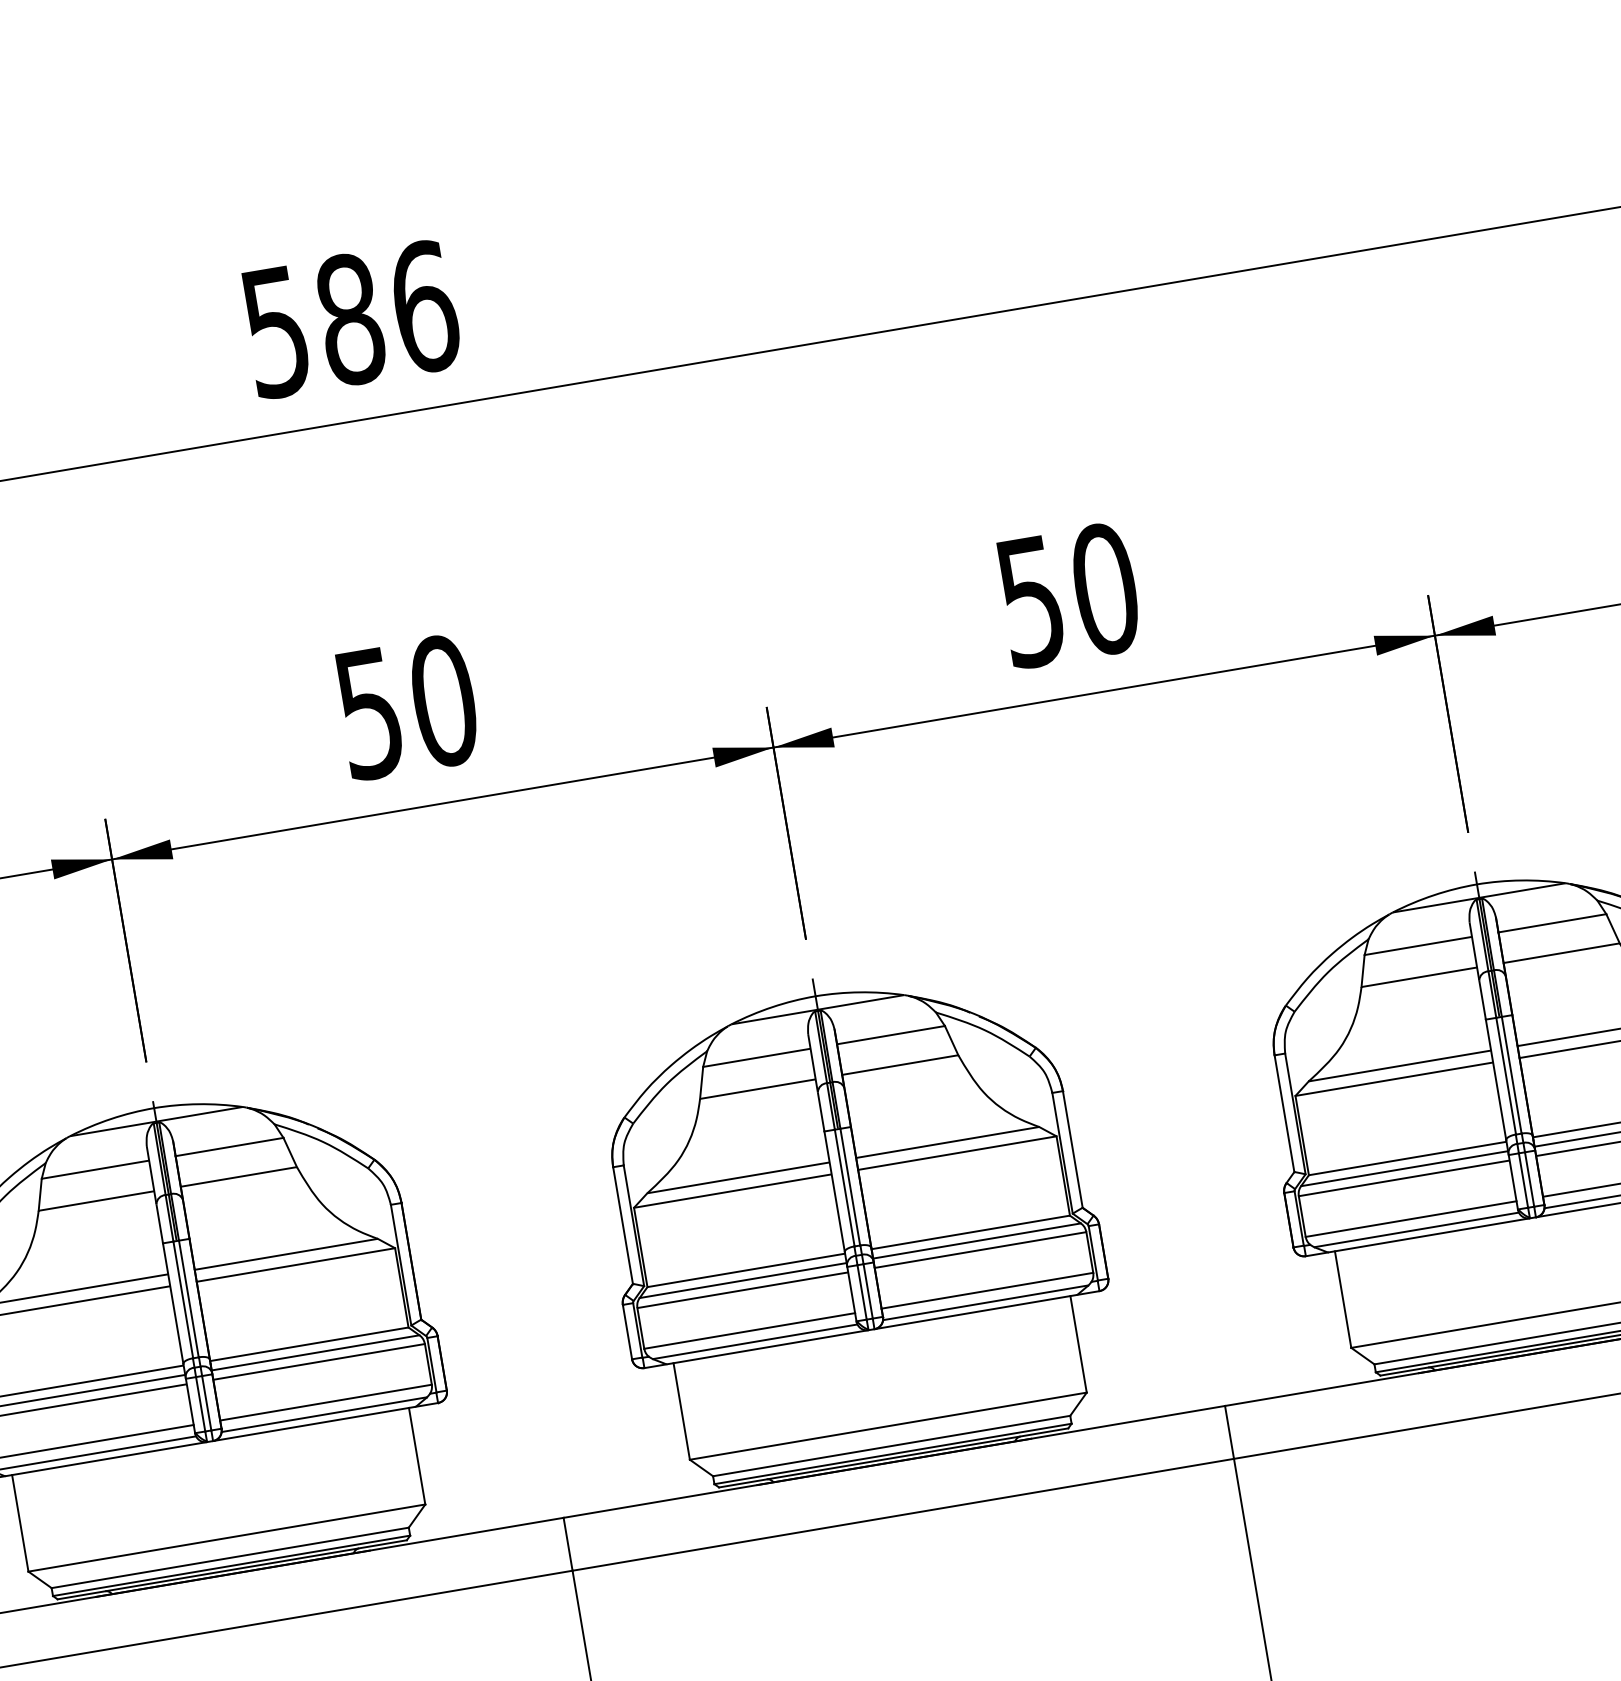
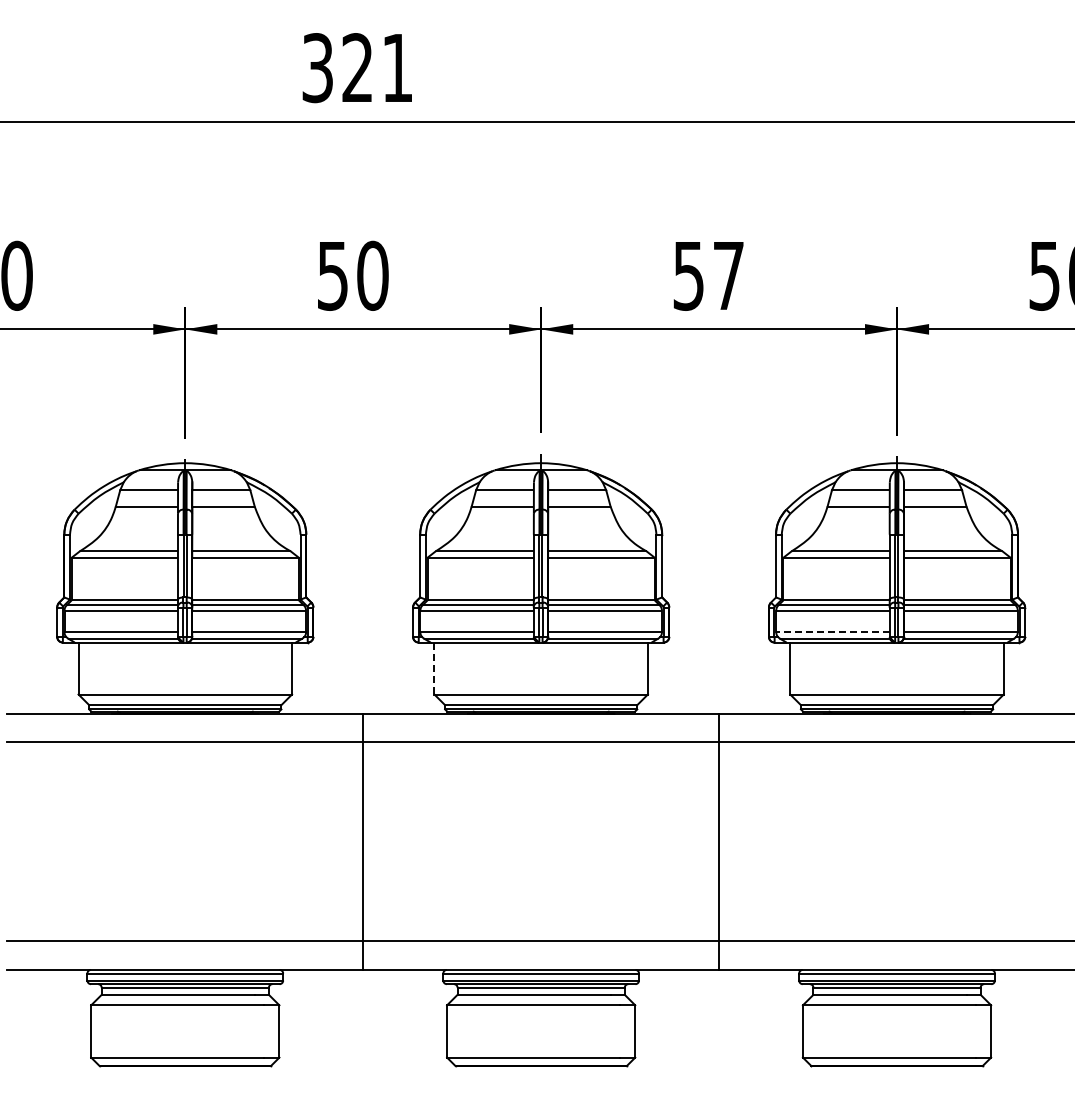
text: (351, 320) -> (358, 68), 586 -> 321
text: (1104, 588) -> (728, 275), 50 -> 57
line: (1410, 1219) -> (832, 632), solid -> dashed
line: (681, 1411) -> (434, 668), solid -> dashed

